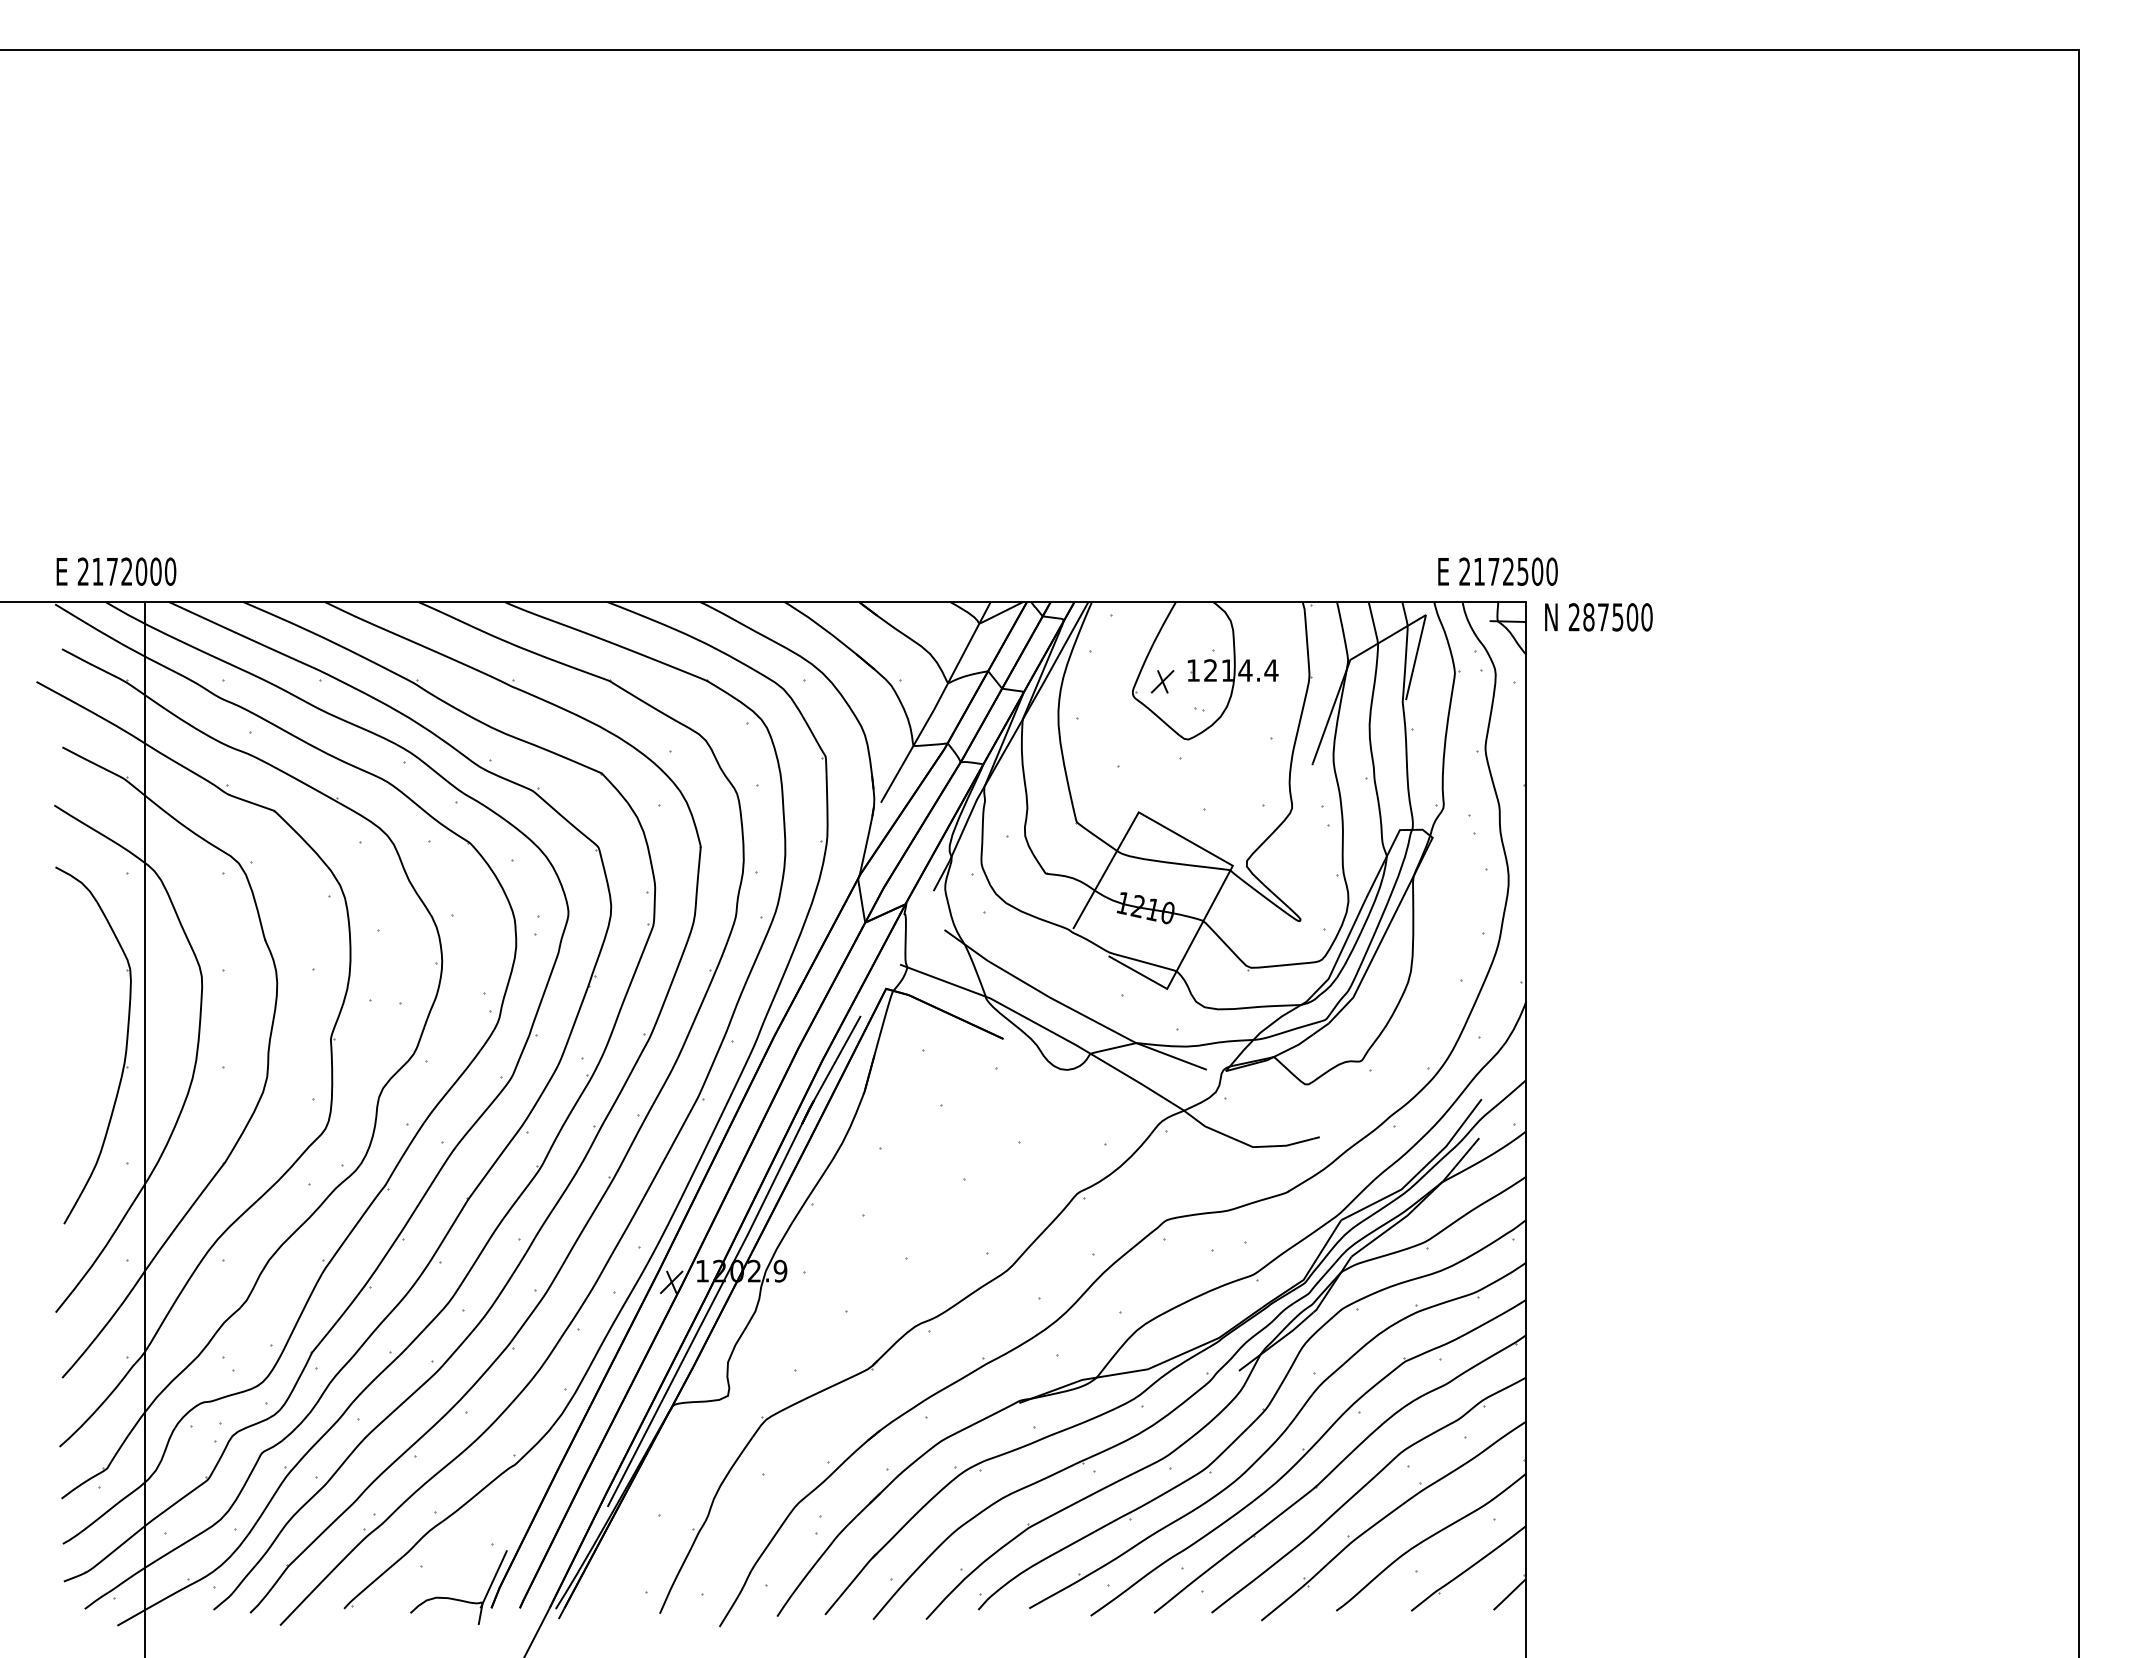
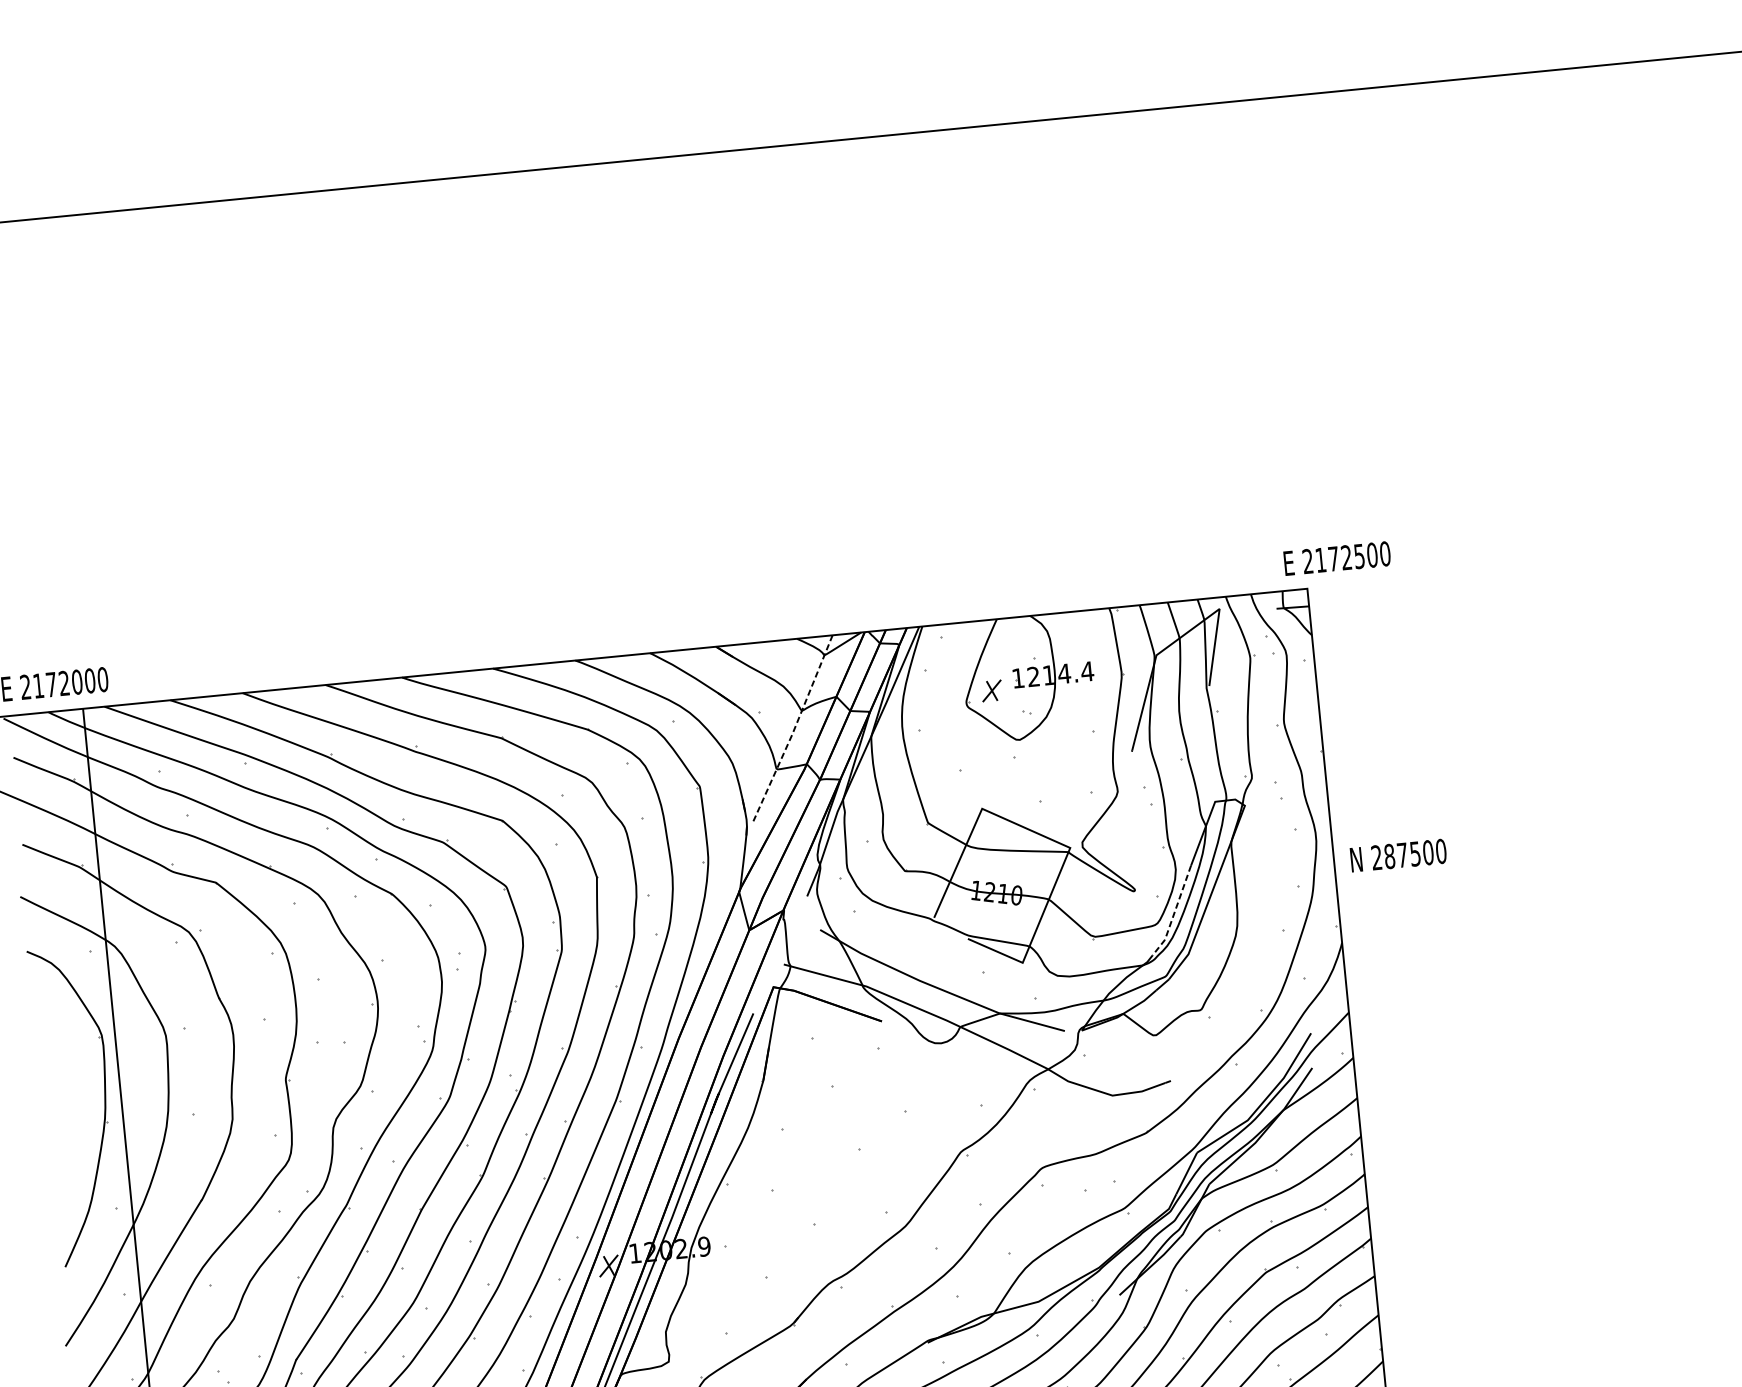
text: (1497, 571) -> (1336, 558), moved
text: (1598, 617) -> (1398, 855), moved
line: (937, 703) -> (794, 729), solid -> dashed
line: (1342, 950) -> (1174, 913), solid -> dashed

